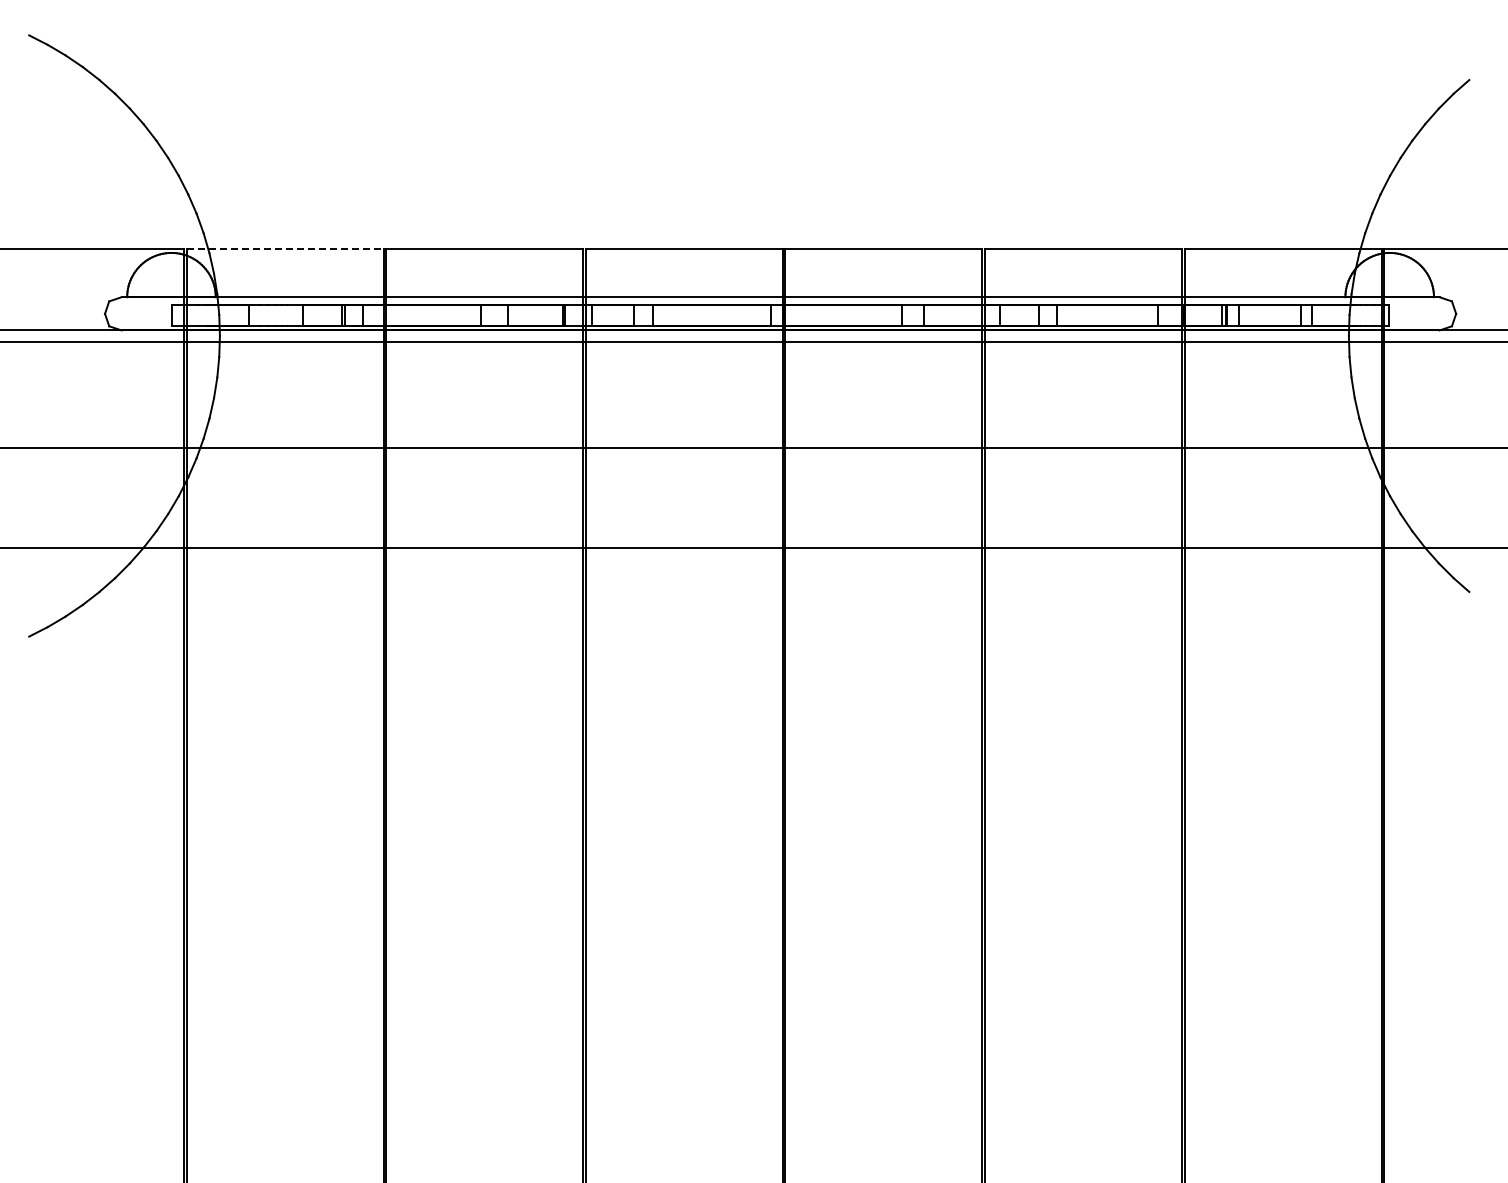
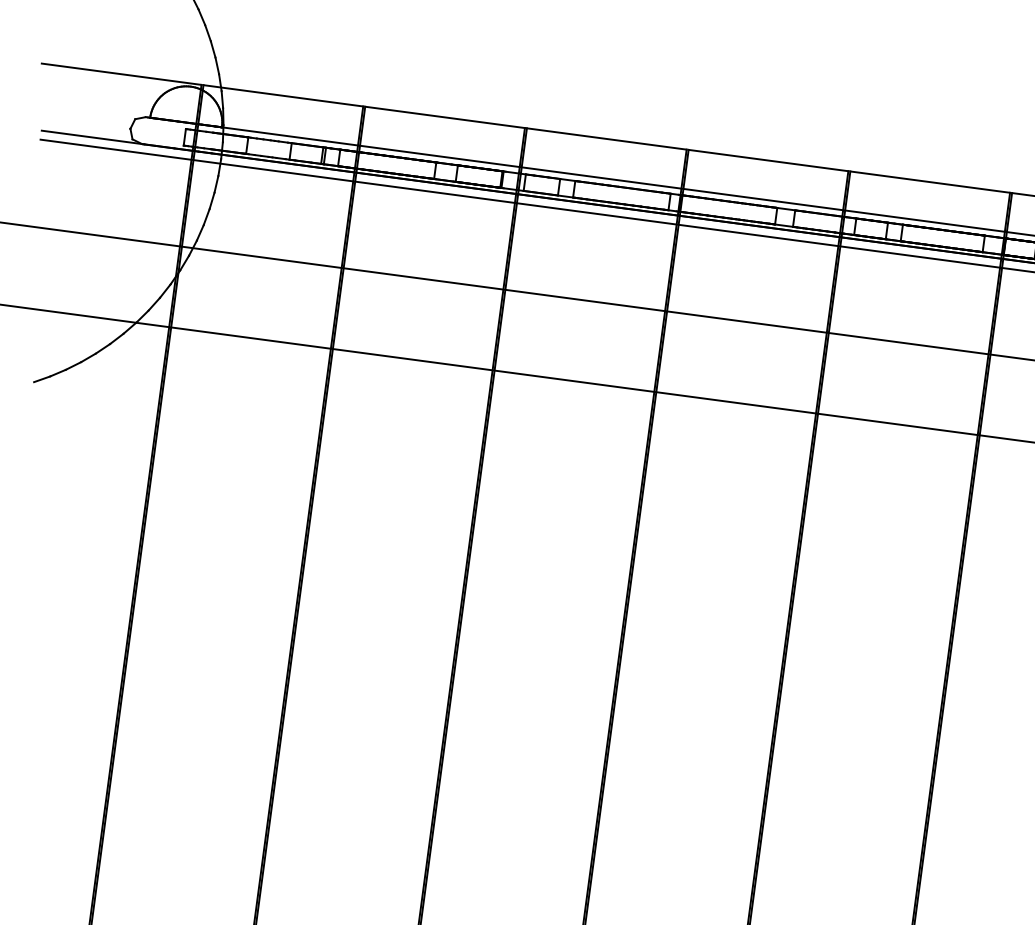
line: (285, 249) -> (283, 96), dashed -> solid

